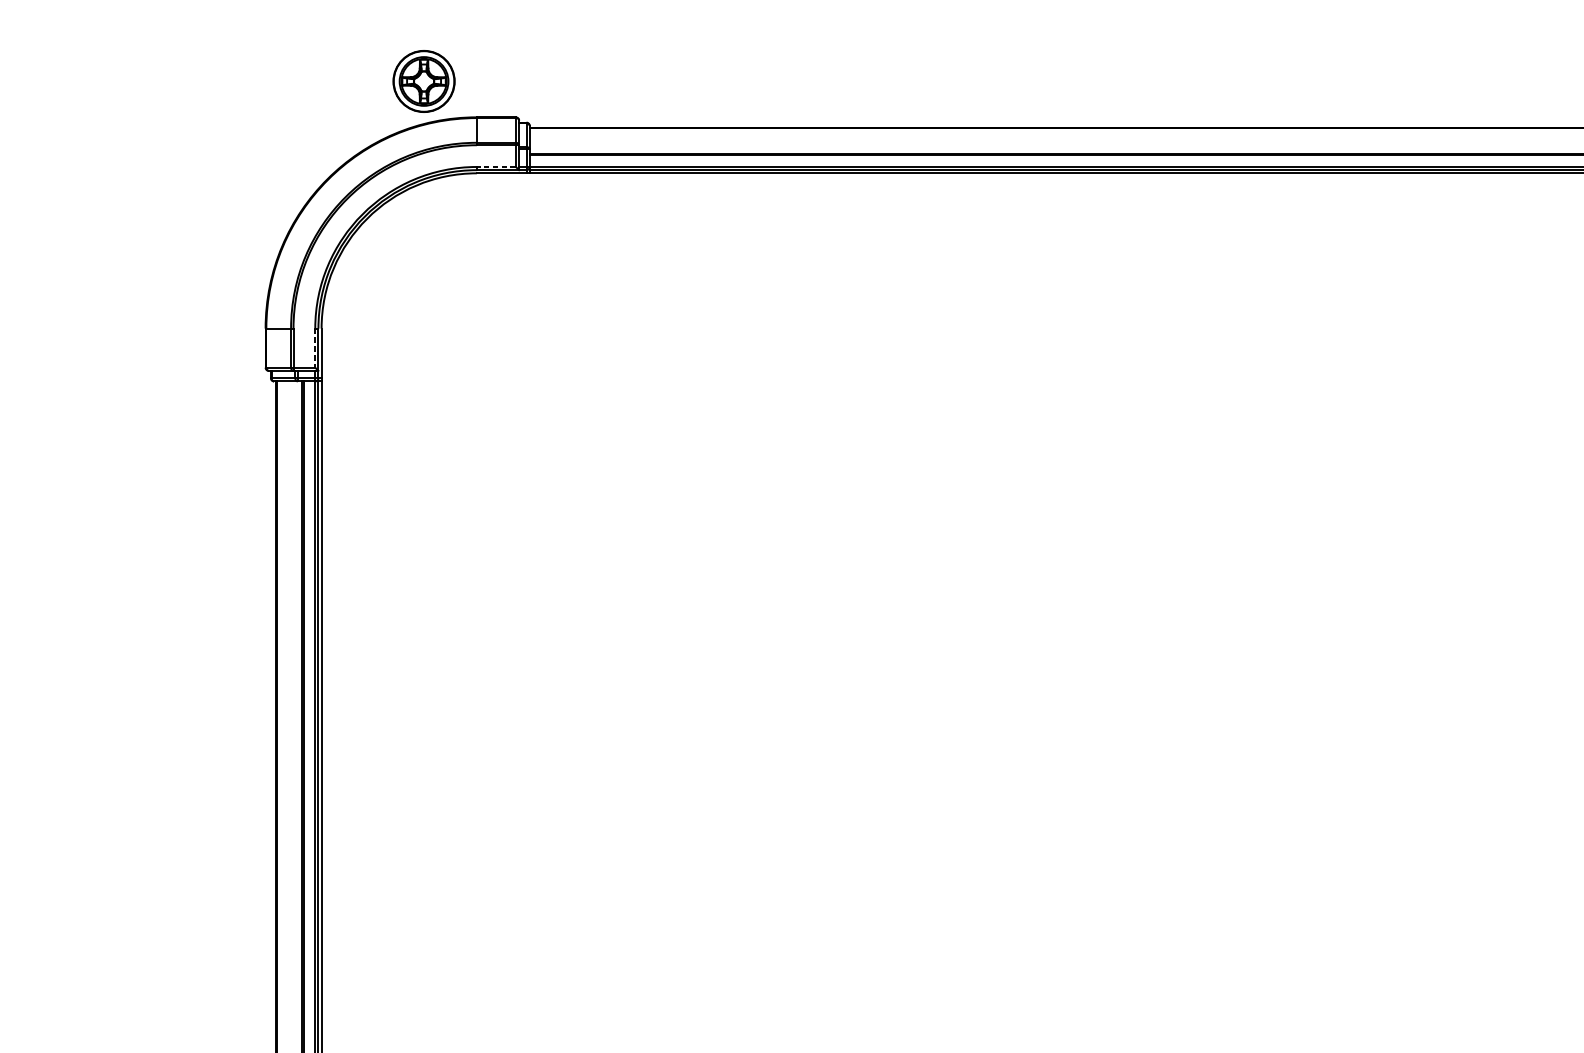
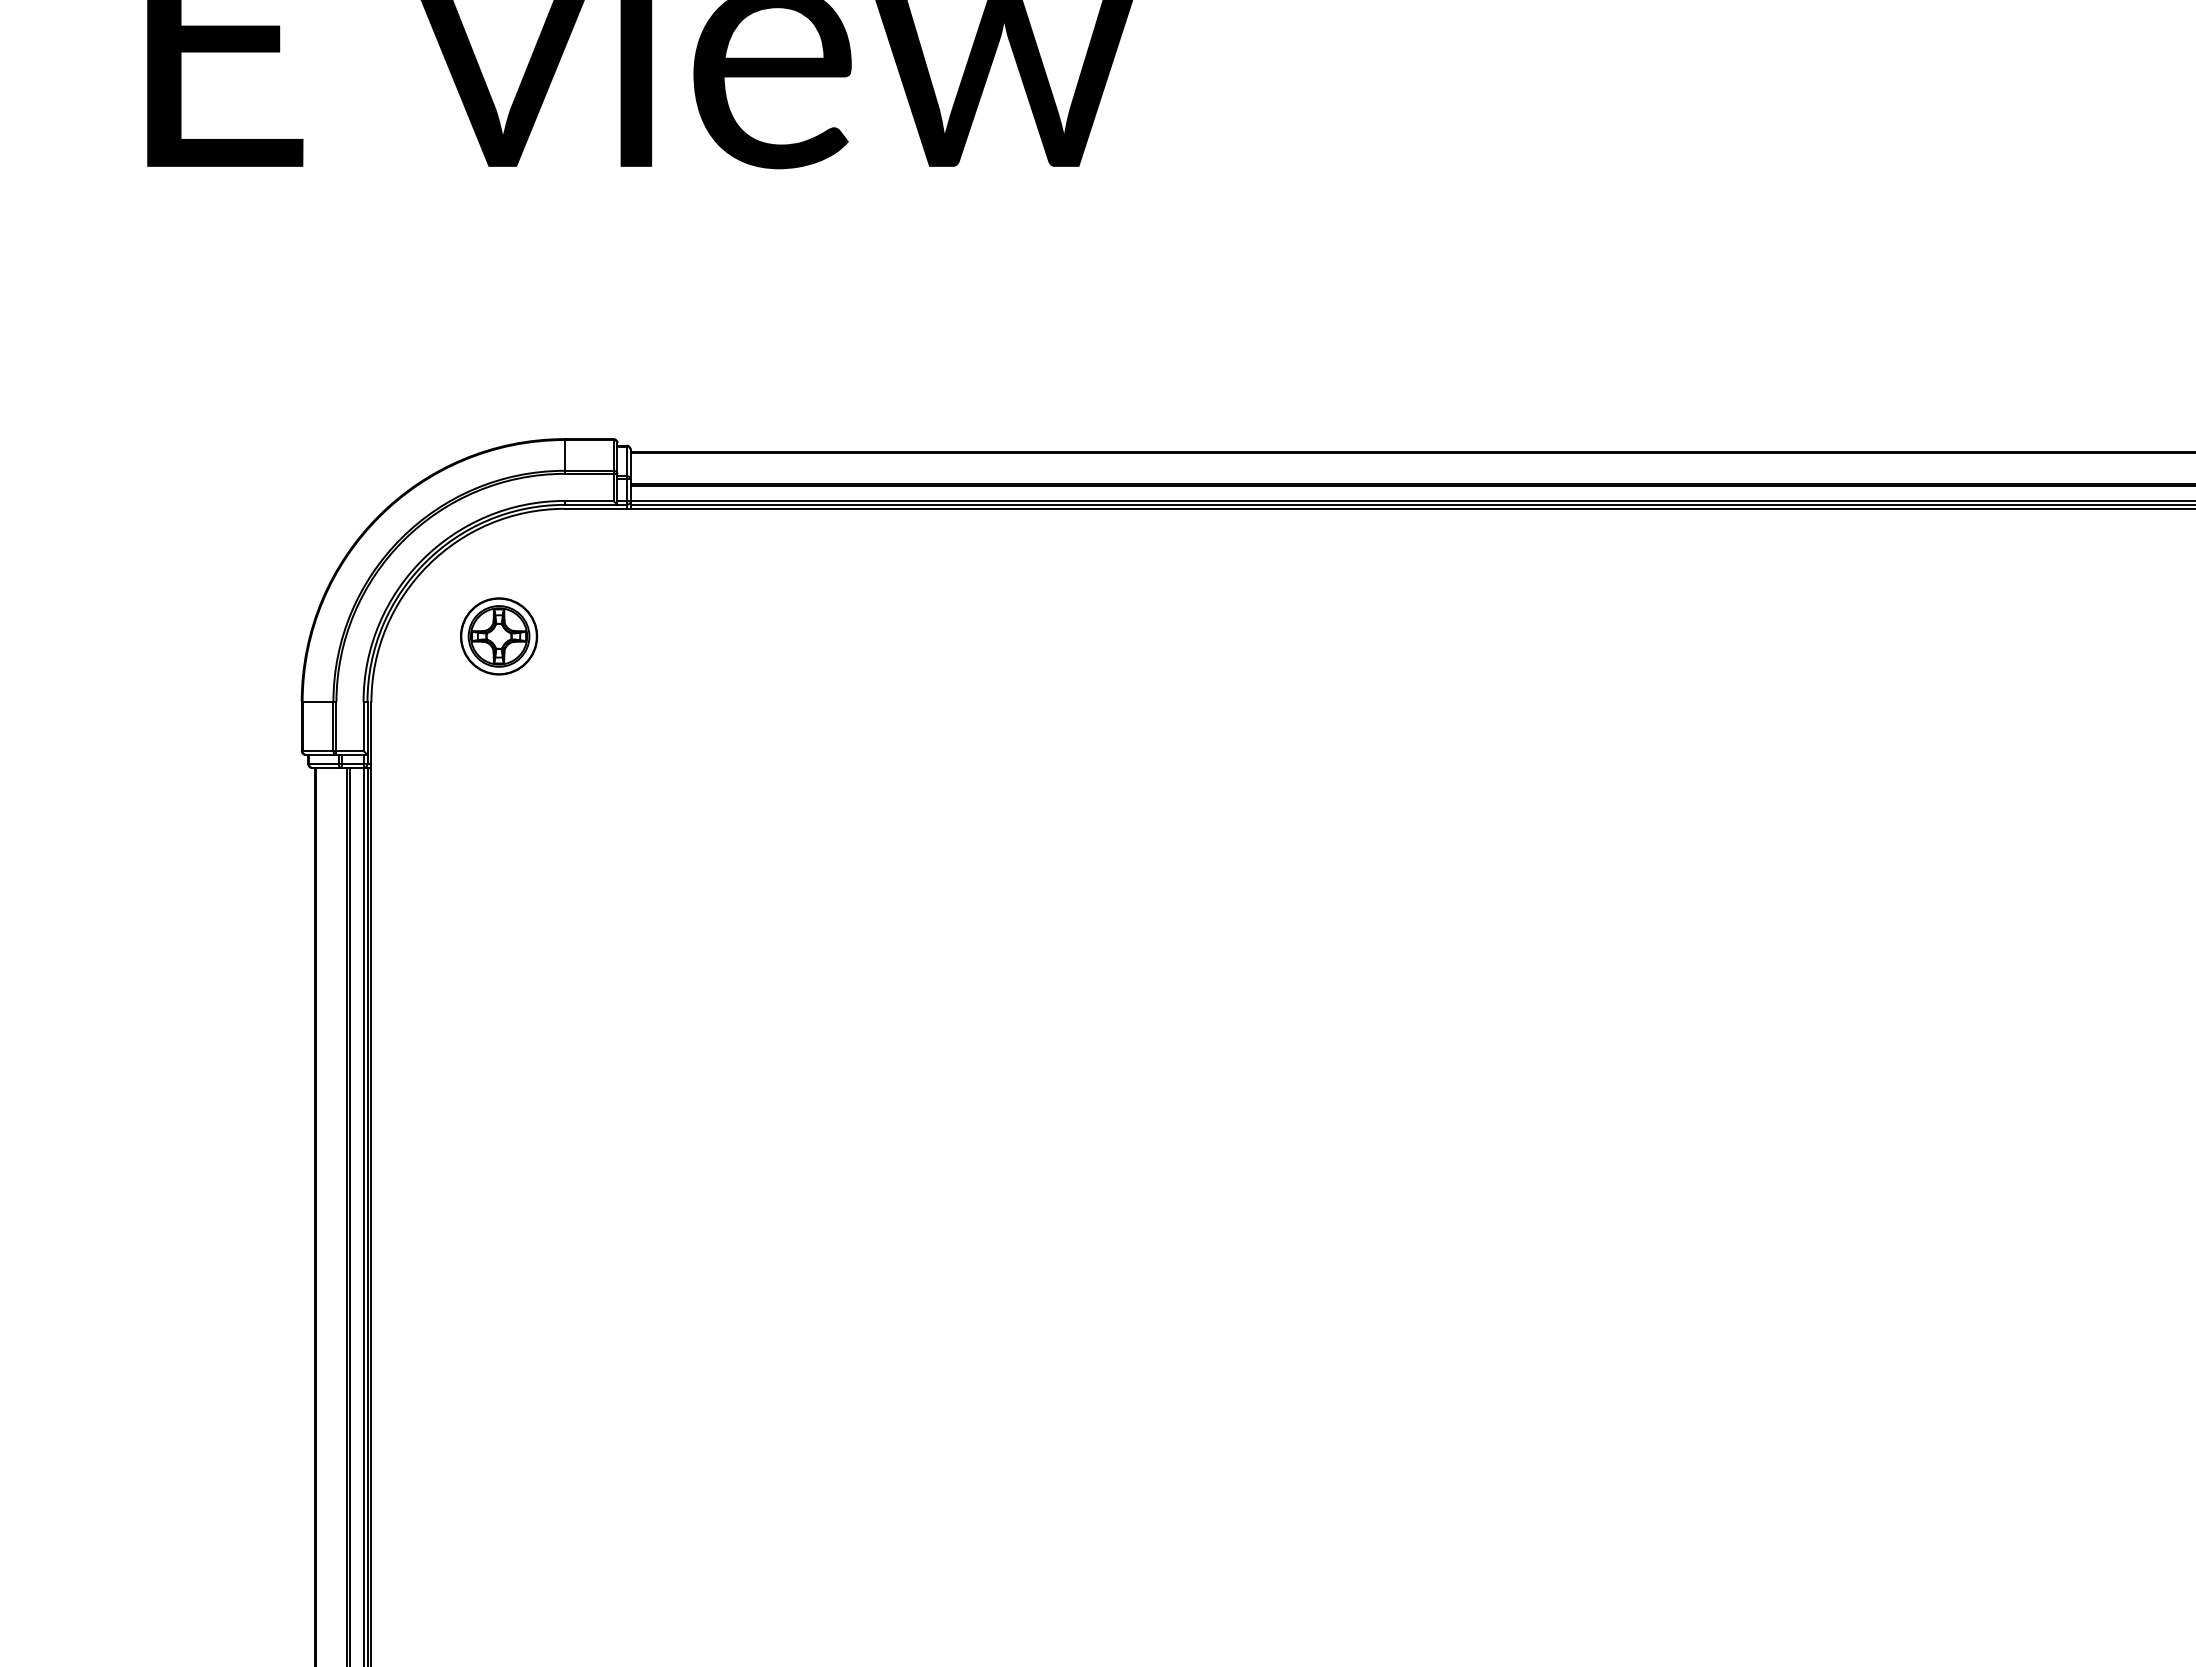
part: (424, 81) -> (499, 636), moved
line: (495, 166) -> (588, 500), dashed -> solid
line: (315, 348) -> (363, 727), dashed -> solid

